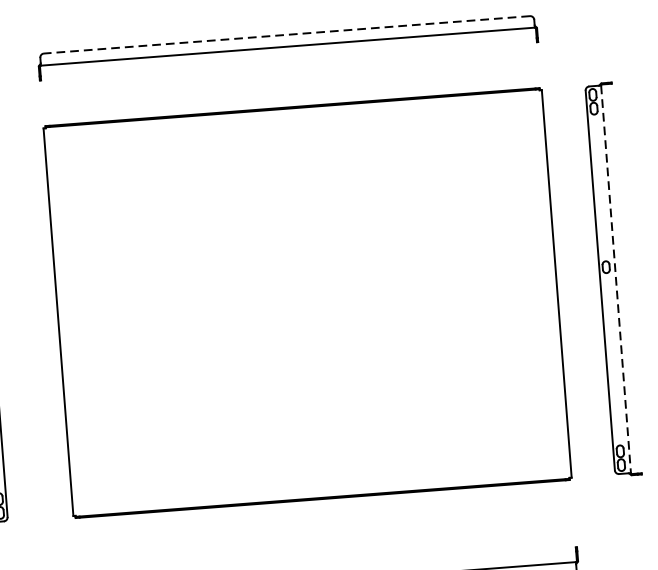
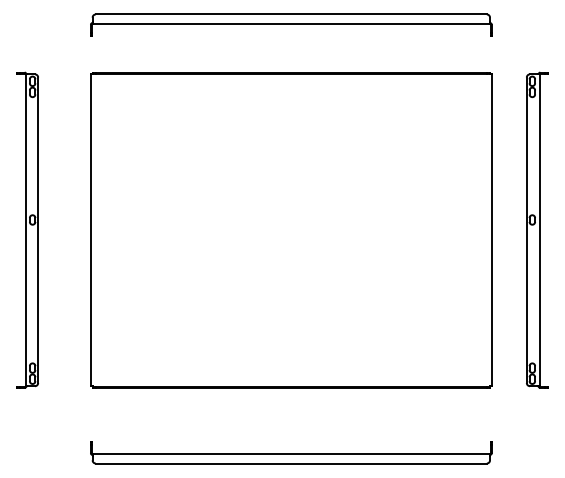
line: (287, 34) -> (291, 14), dashed -> solid
line: (616, 279) -> (539, 230), dashed -> solid

